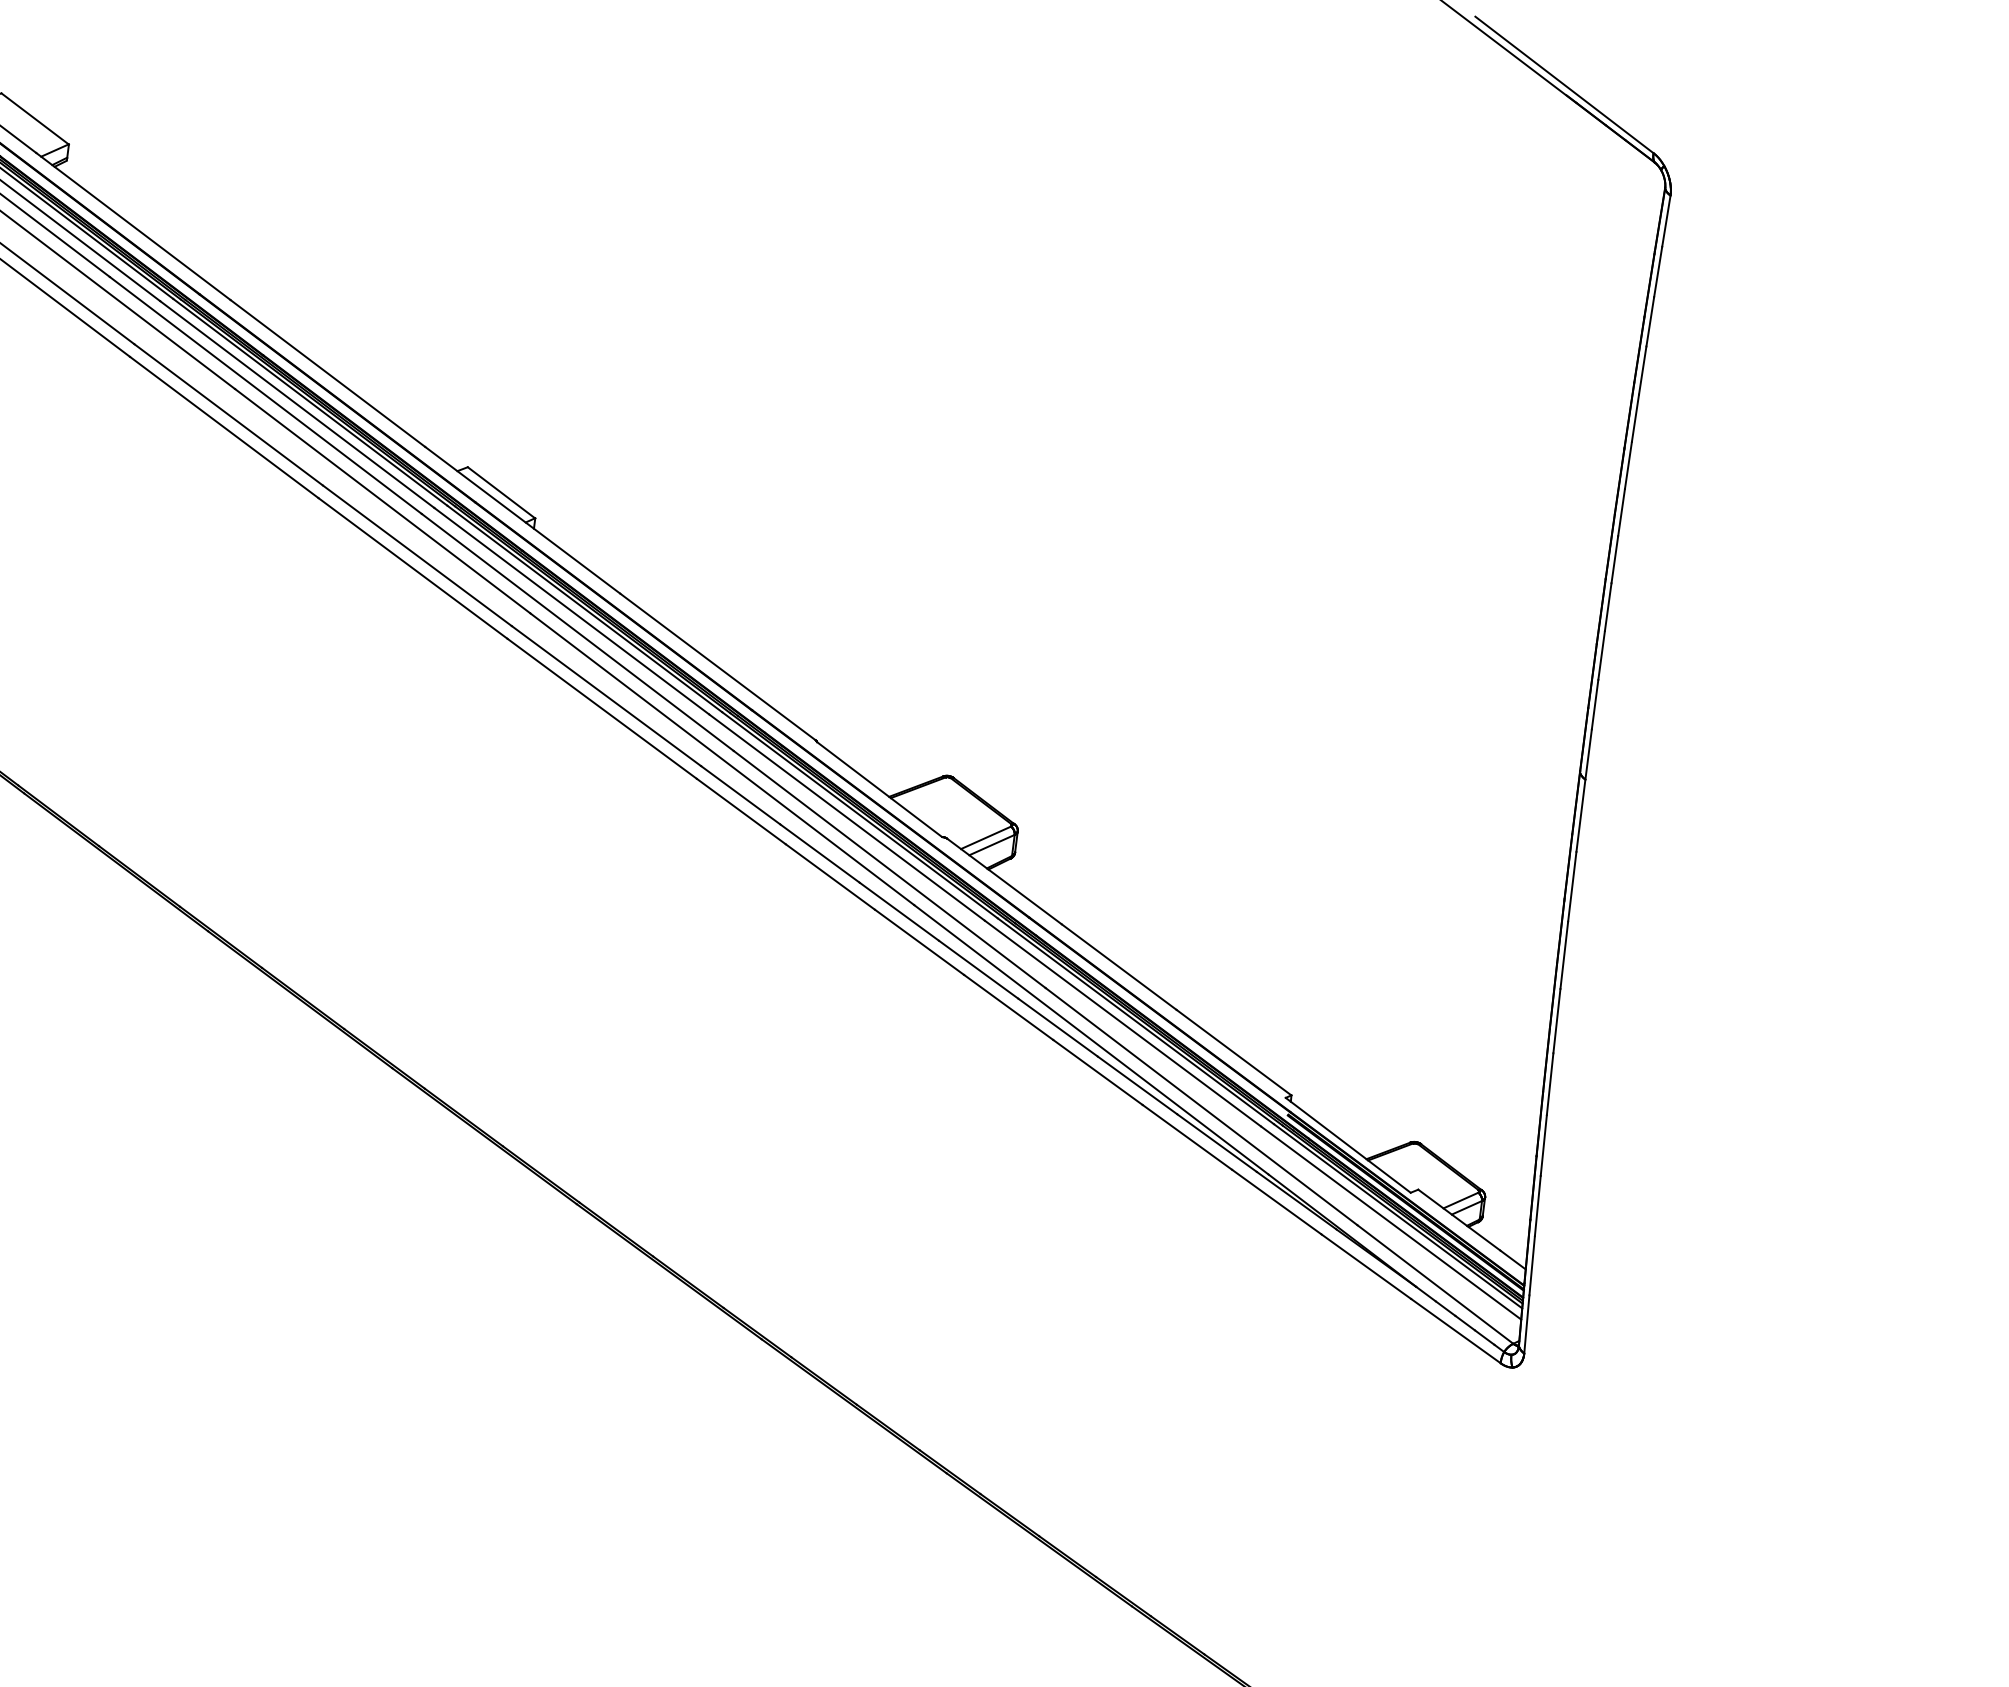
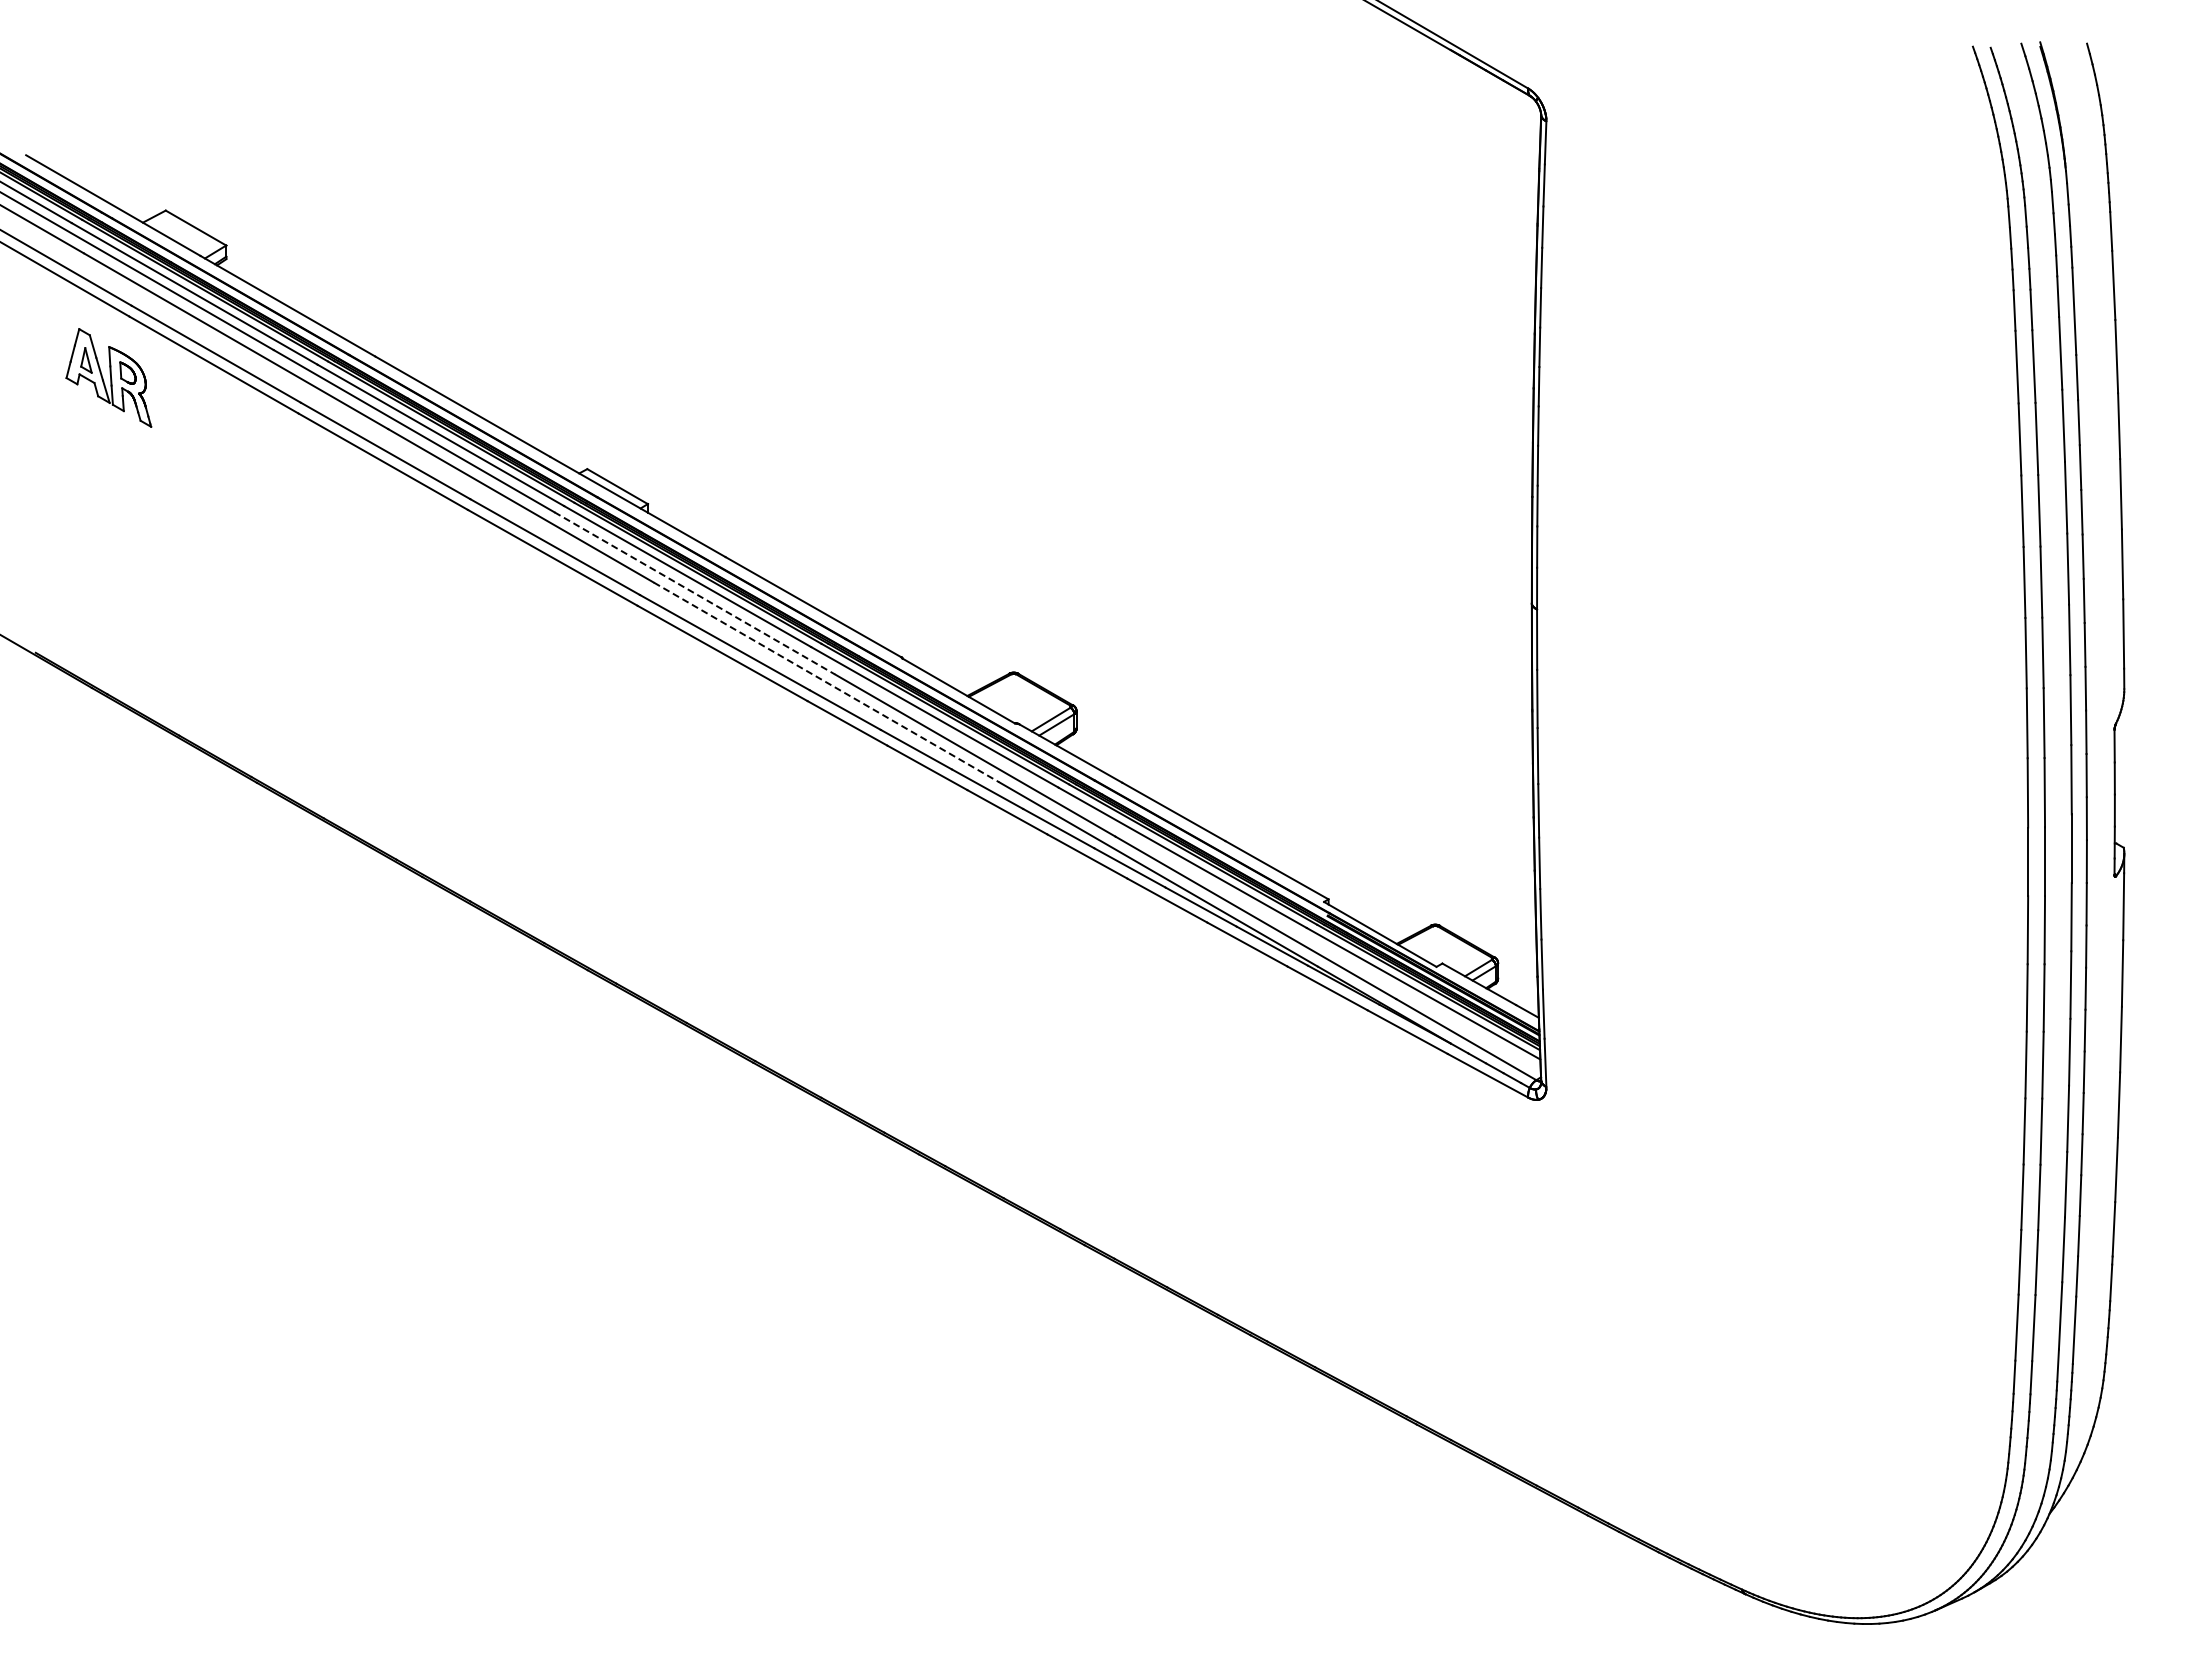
line: (578, 632) -> (695, 593), solid -> dashed
line: (722, 759) -> (826, 682), solid -> dashed

